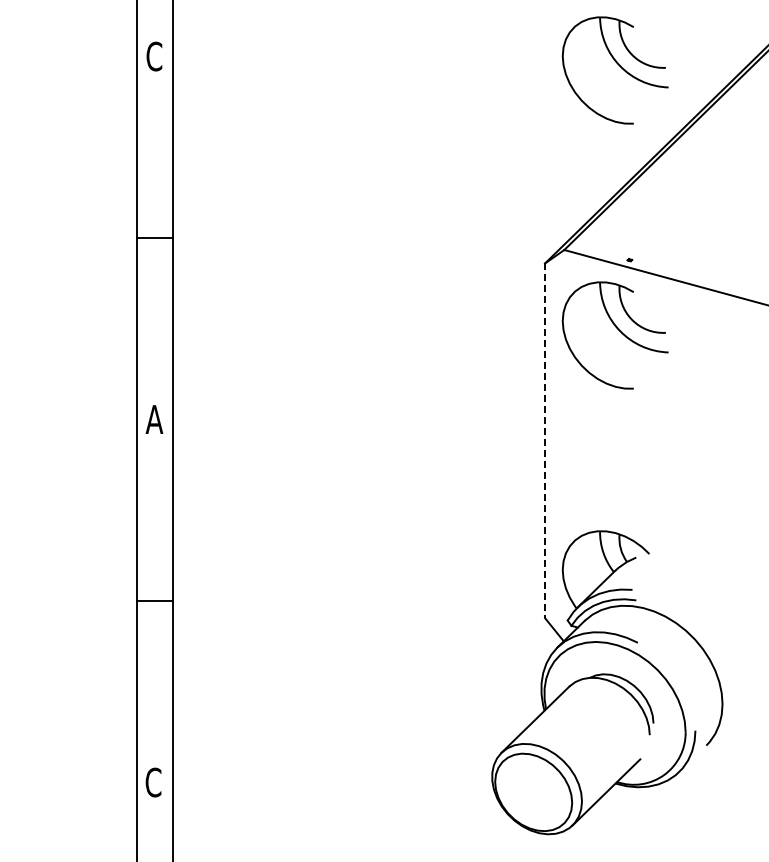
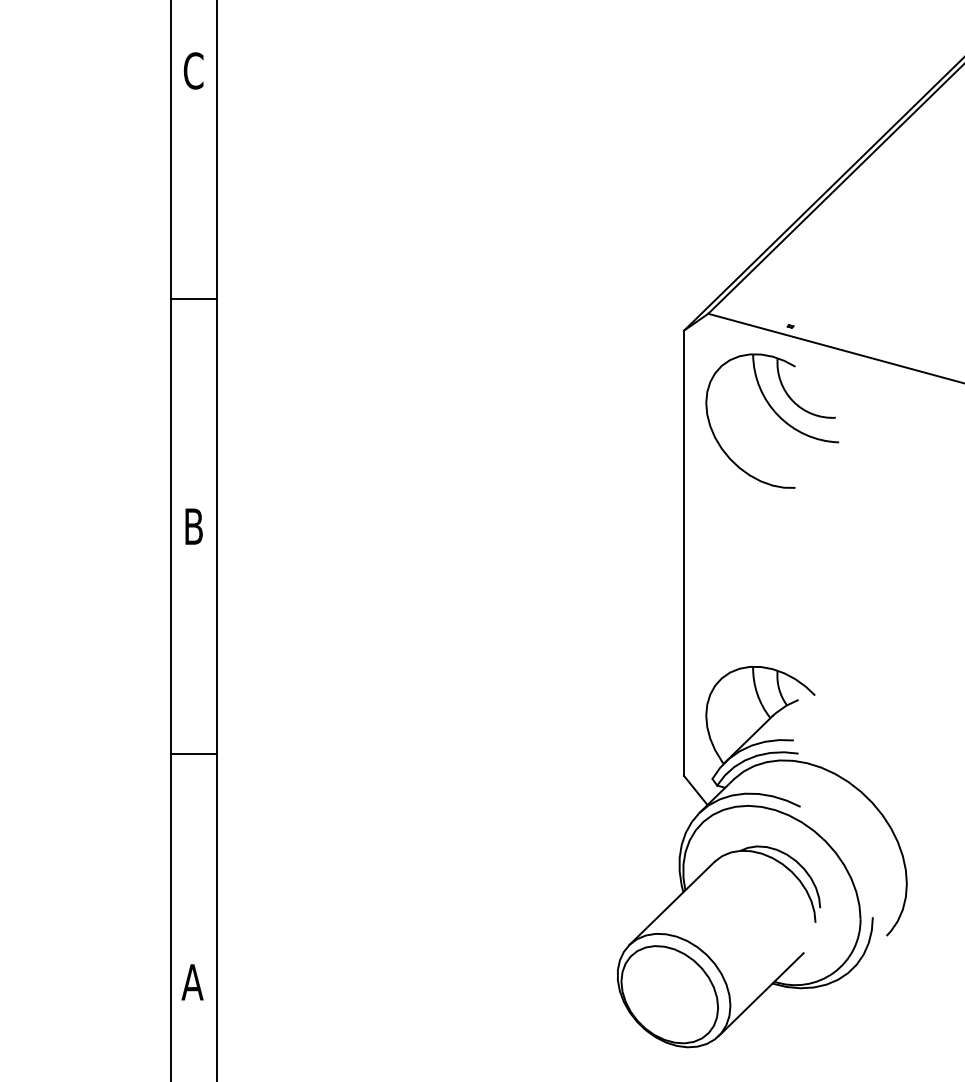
part: (618, 65) -> (776, 82), removed
text: (154, 419) -> (193, 526), A -> B
line: (545, 441) -> (684, 554), dashed -> solid
text: (153, 782) -> (192, 982), C -> A

